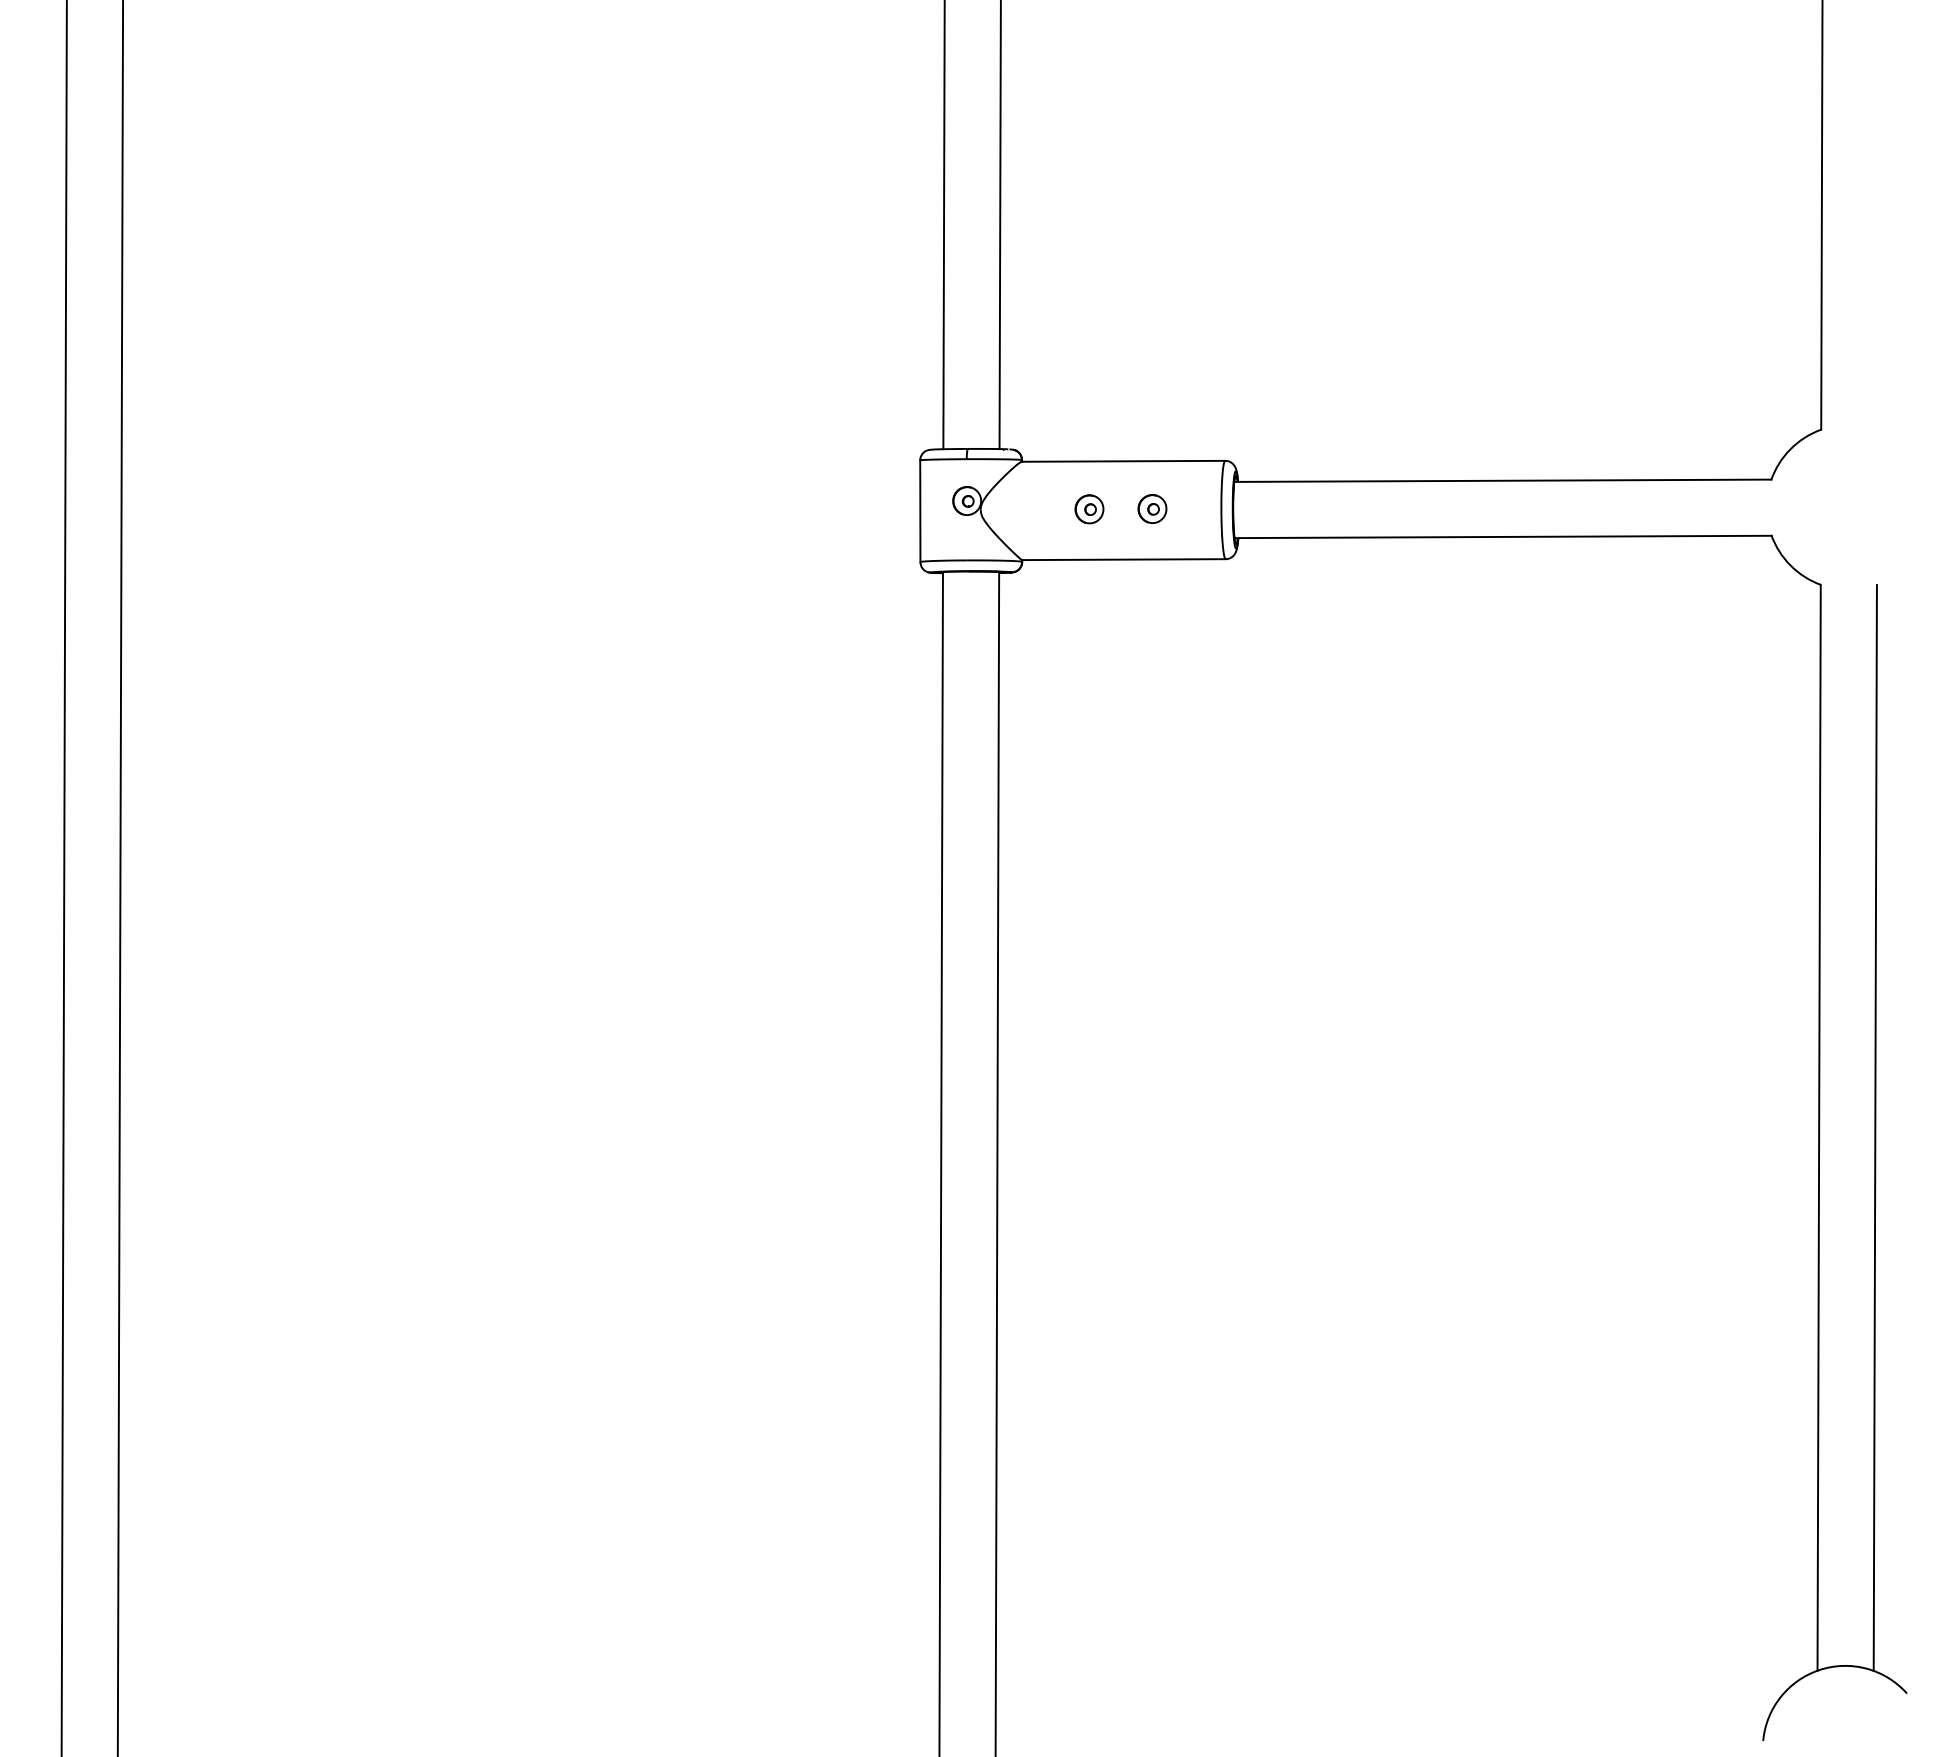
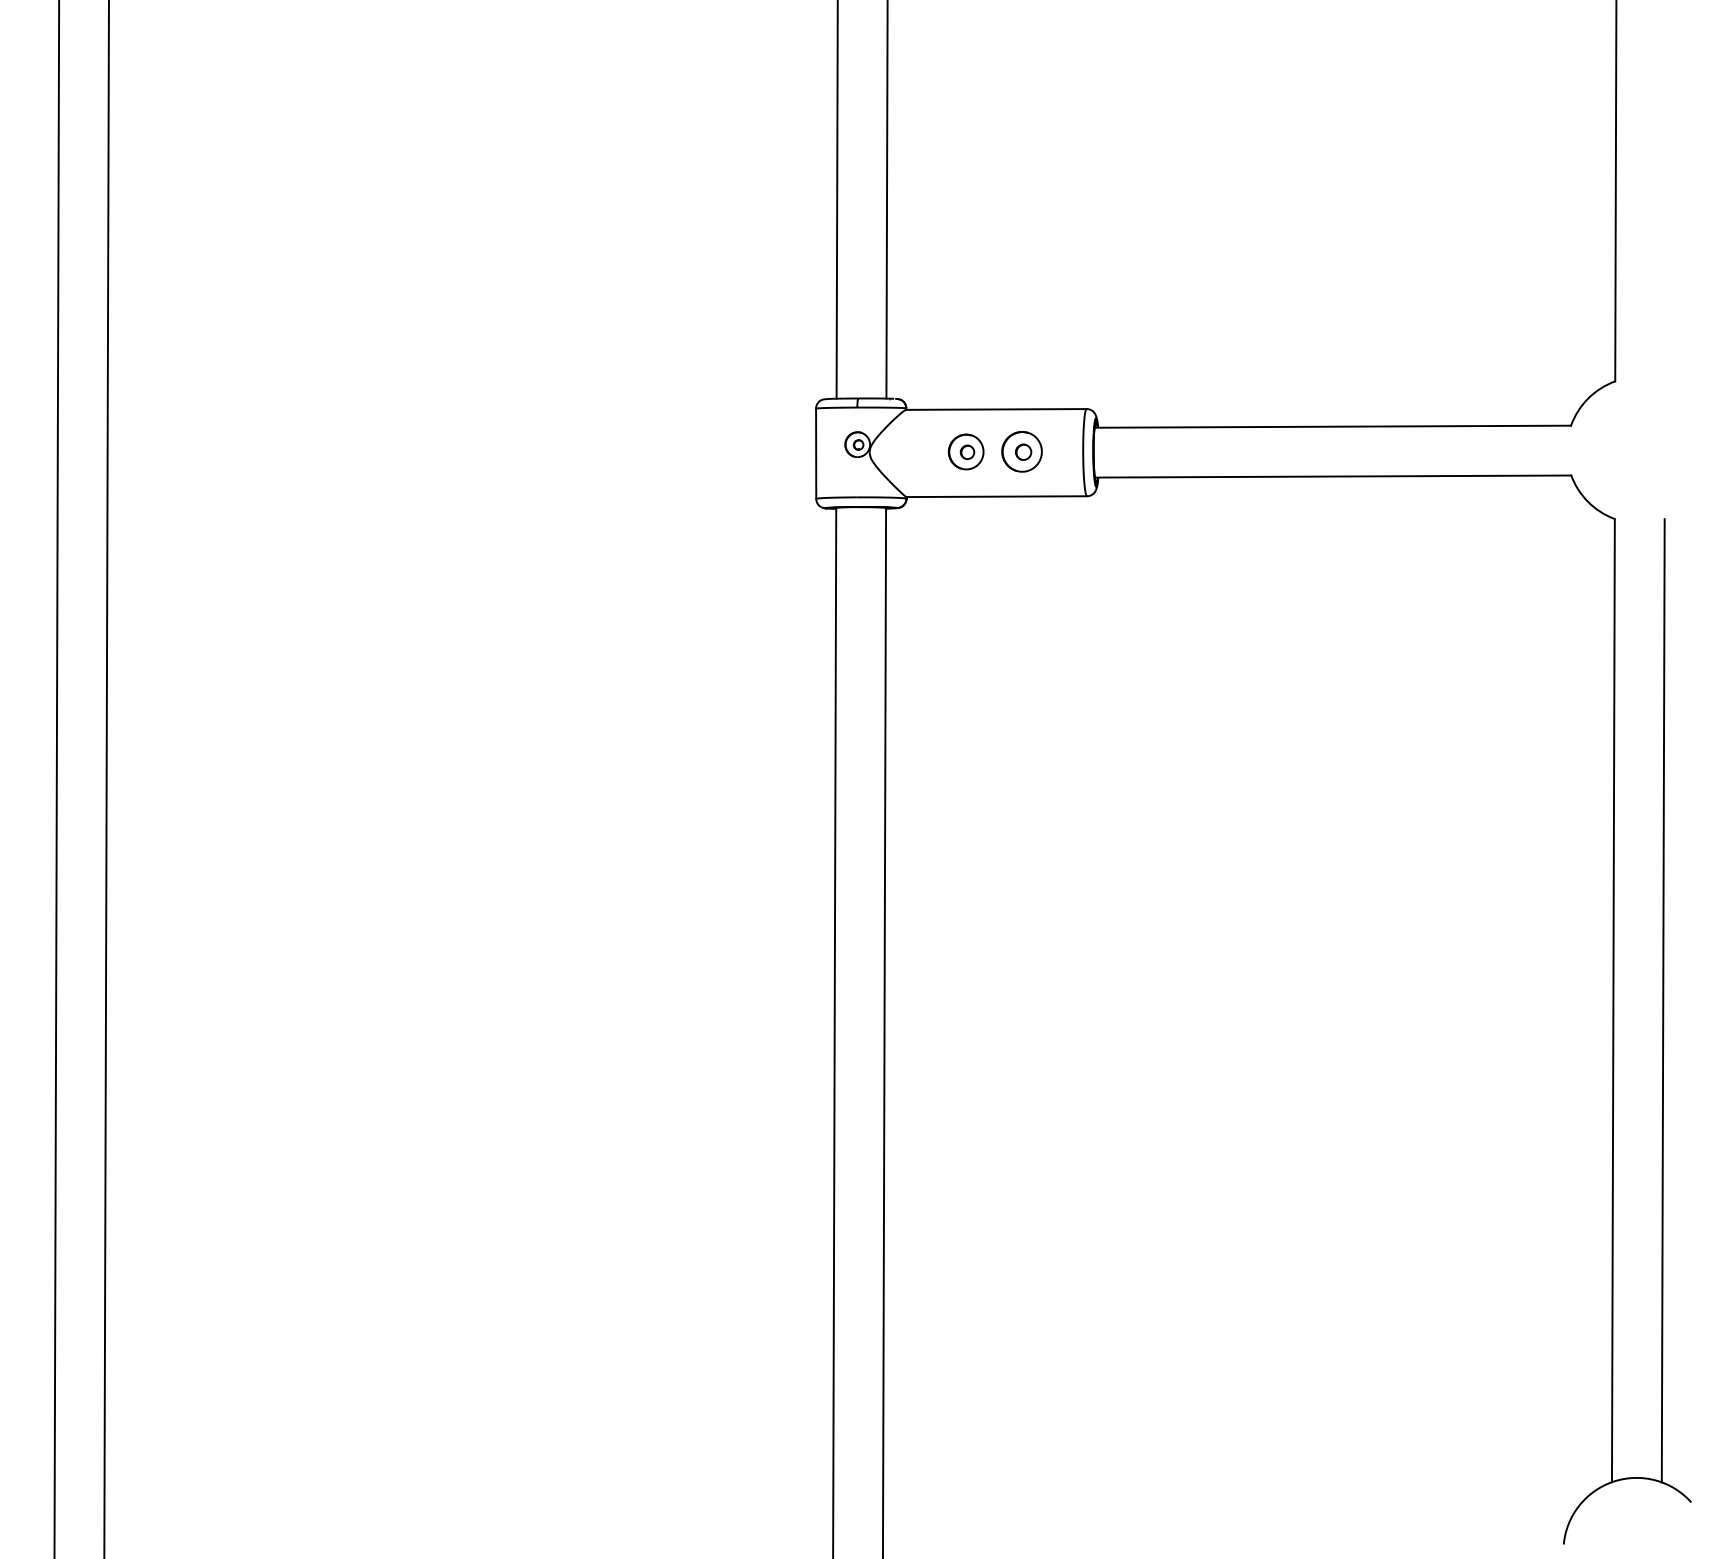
part: (1152, 508) -> (1022, 451), size x1.6
part: (1089, 509) -> (966, 452), size x1.4

